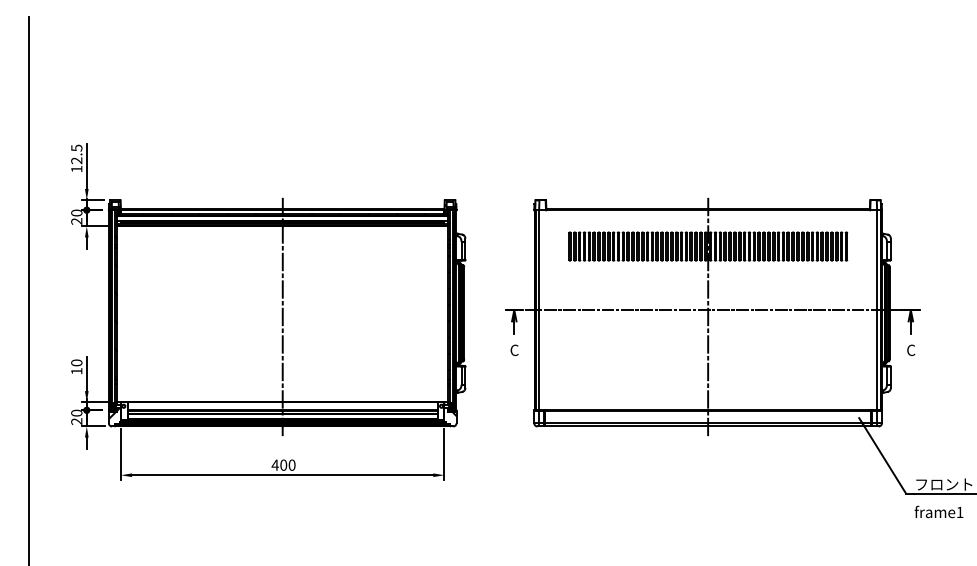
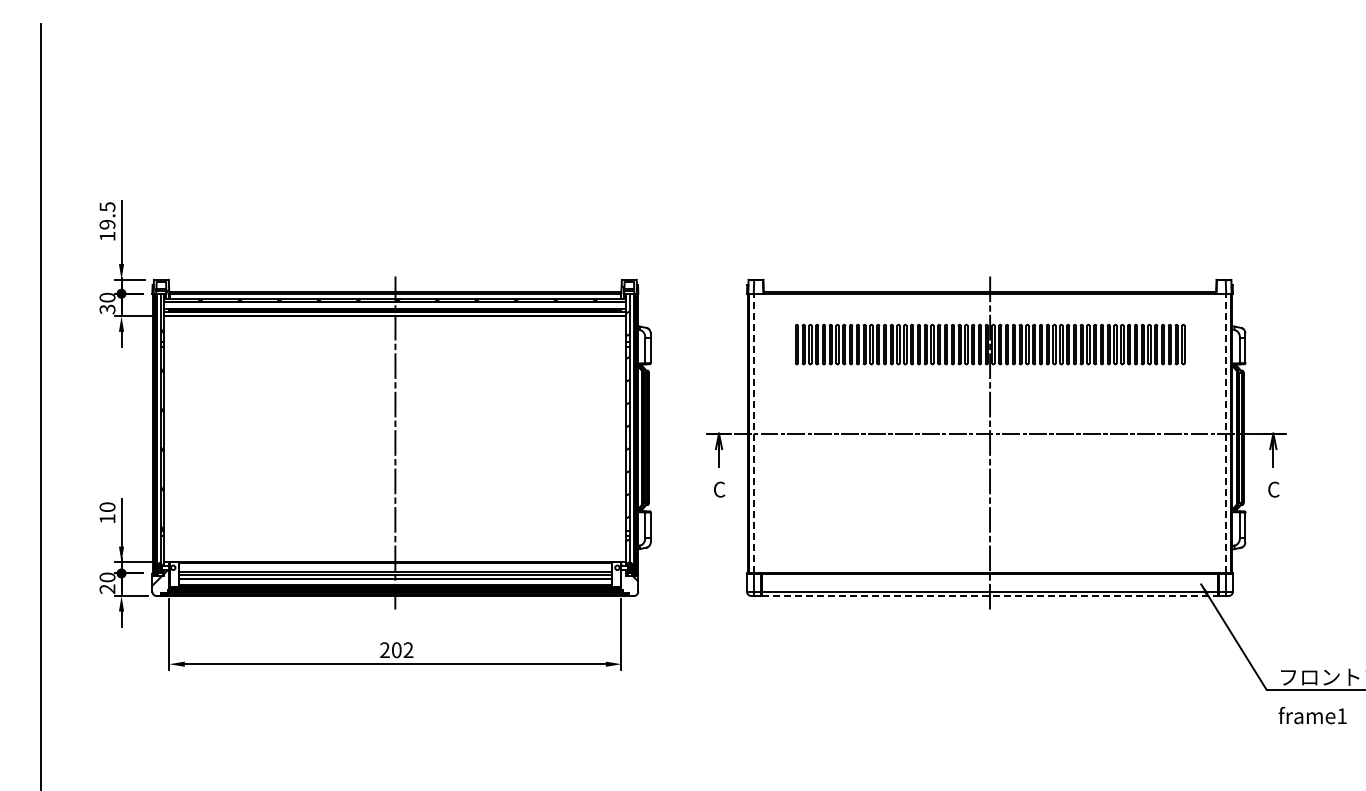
text: (76, 160) -> (107, 224), 12.5 -> 19.5
text: (76, 221) -> (107, 309), 20 -> 30
line: (539, 310) -> (754, 433), solid -> dashed
line: (877, 310) -> (1226, 433), solid -> dashed
line: (707, 426) -> (989, 596), solid -> dashed
text: (283, 465) -> (396, 650), 400 -> 202

